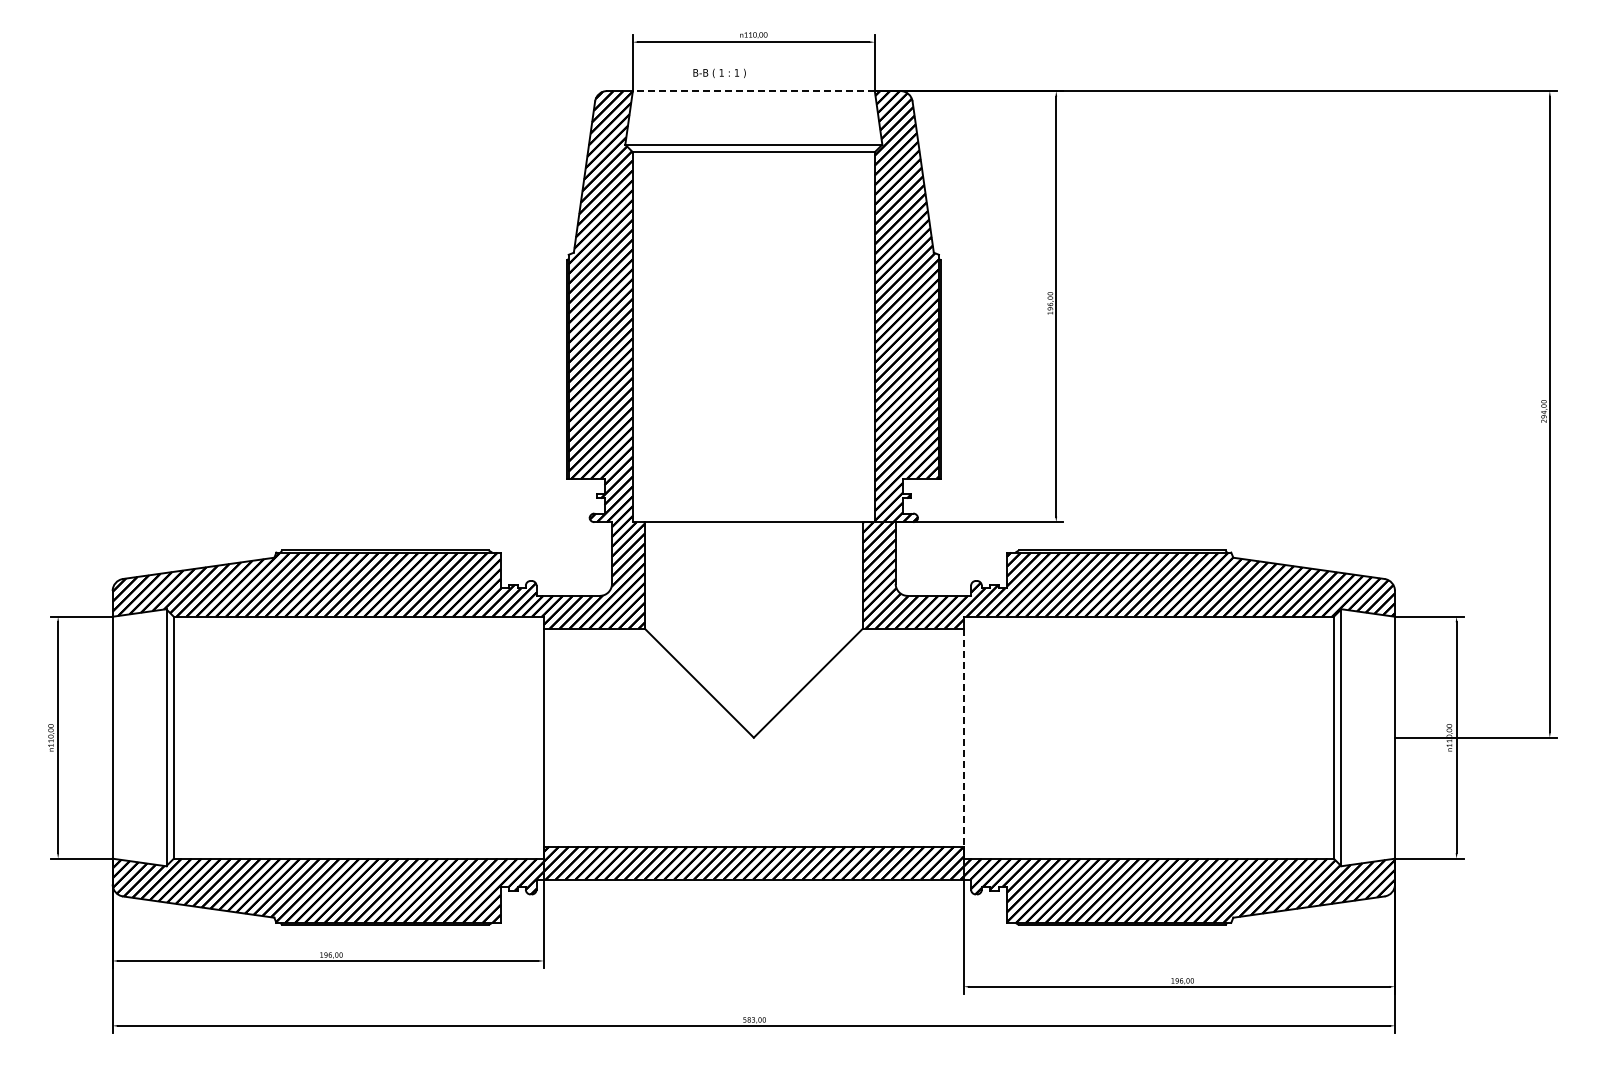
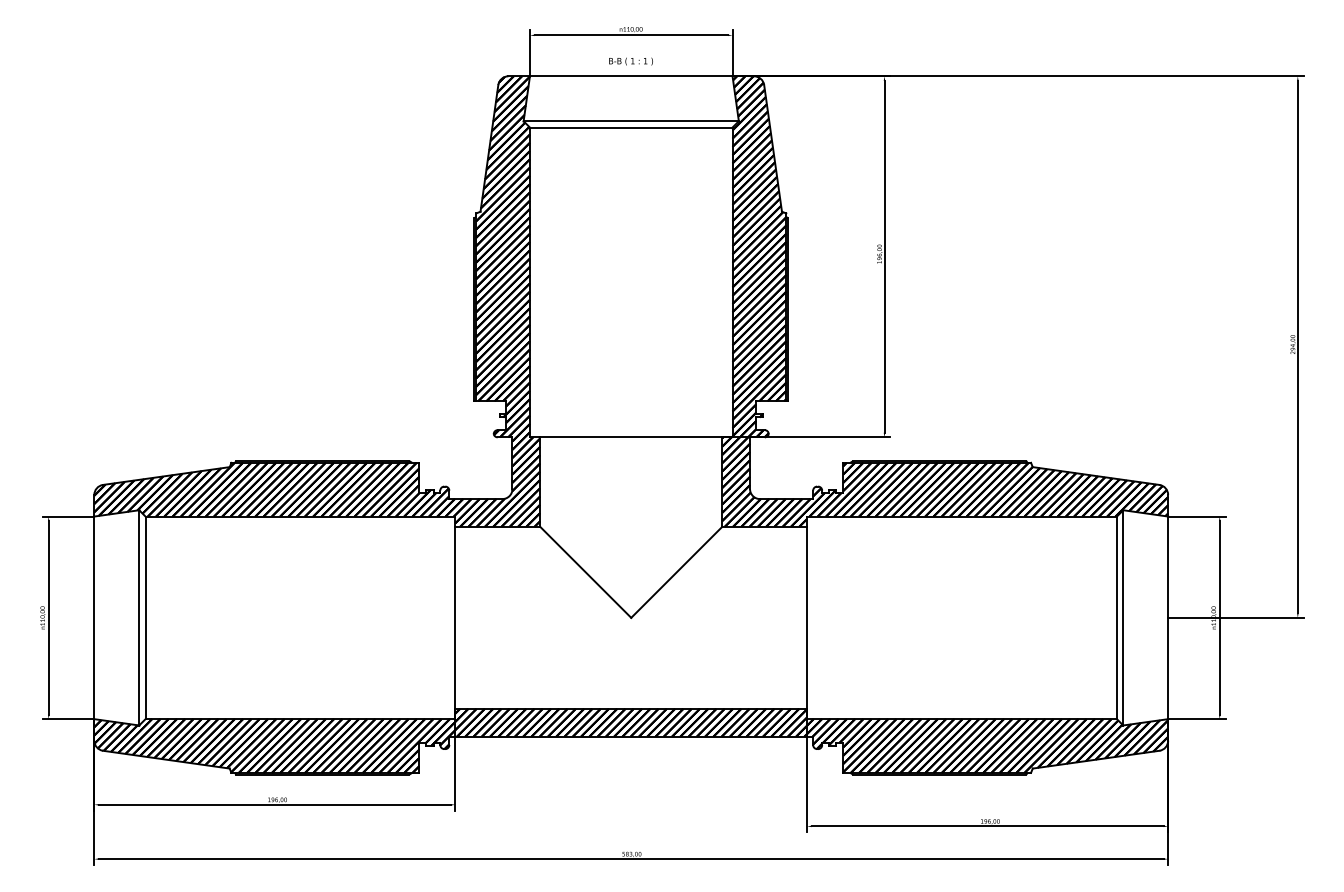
text: (719, 72) -> (630, 60), moved
line: (753, 91) -> (630, 76), dashed -> solid
line: (963, 737) -> (806, 617), dashed -> solid

